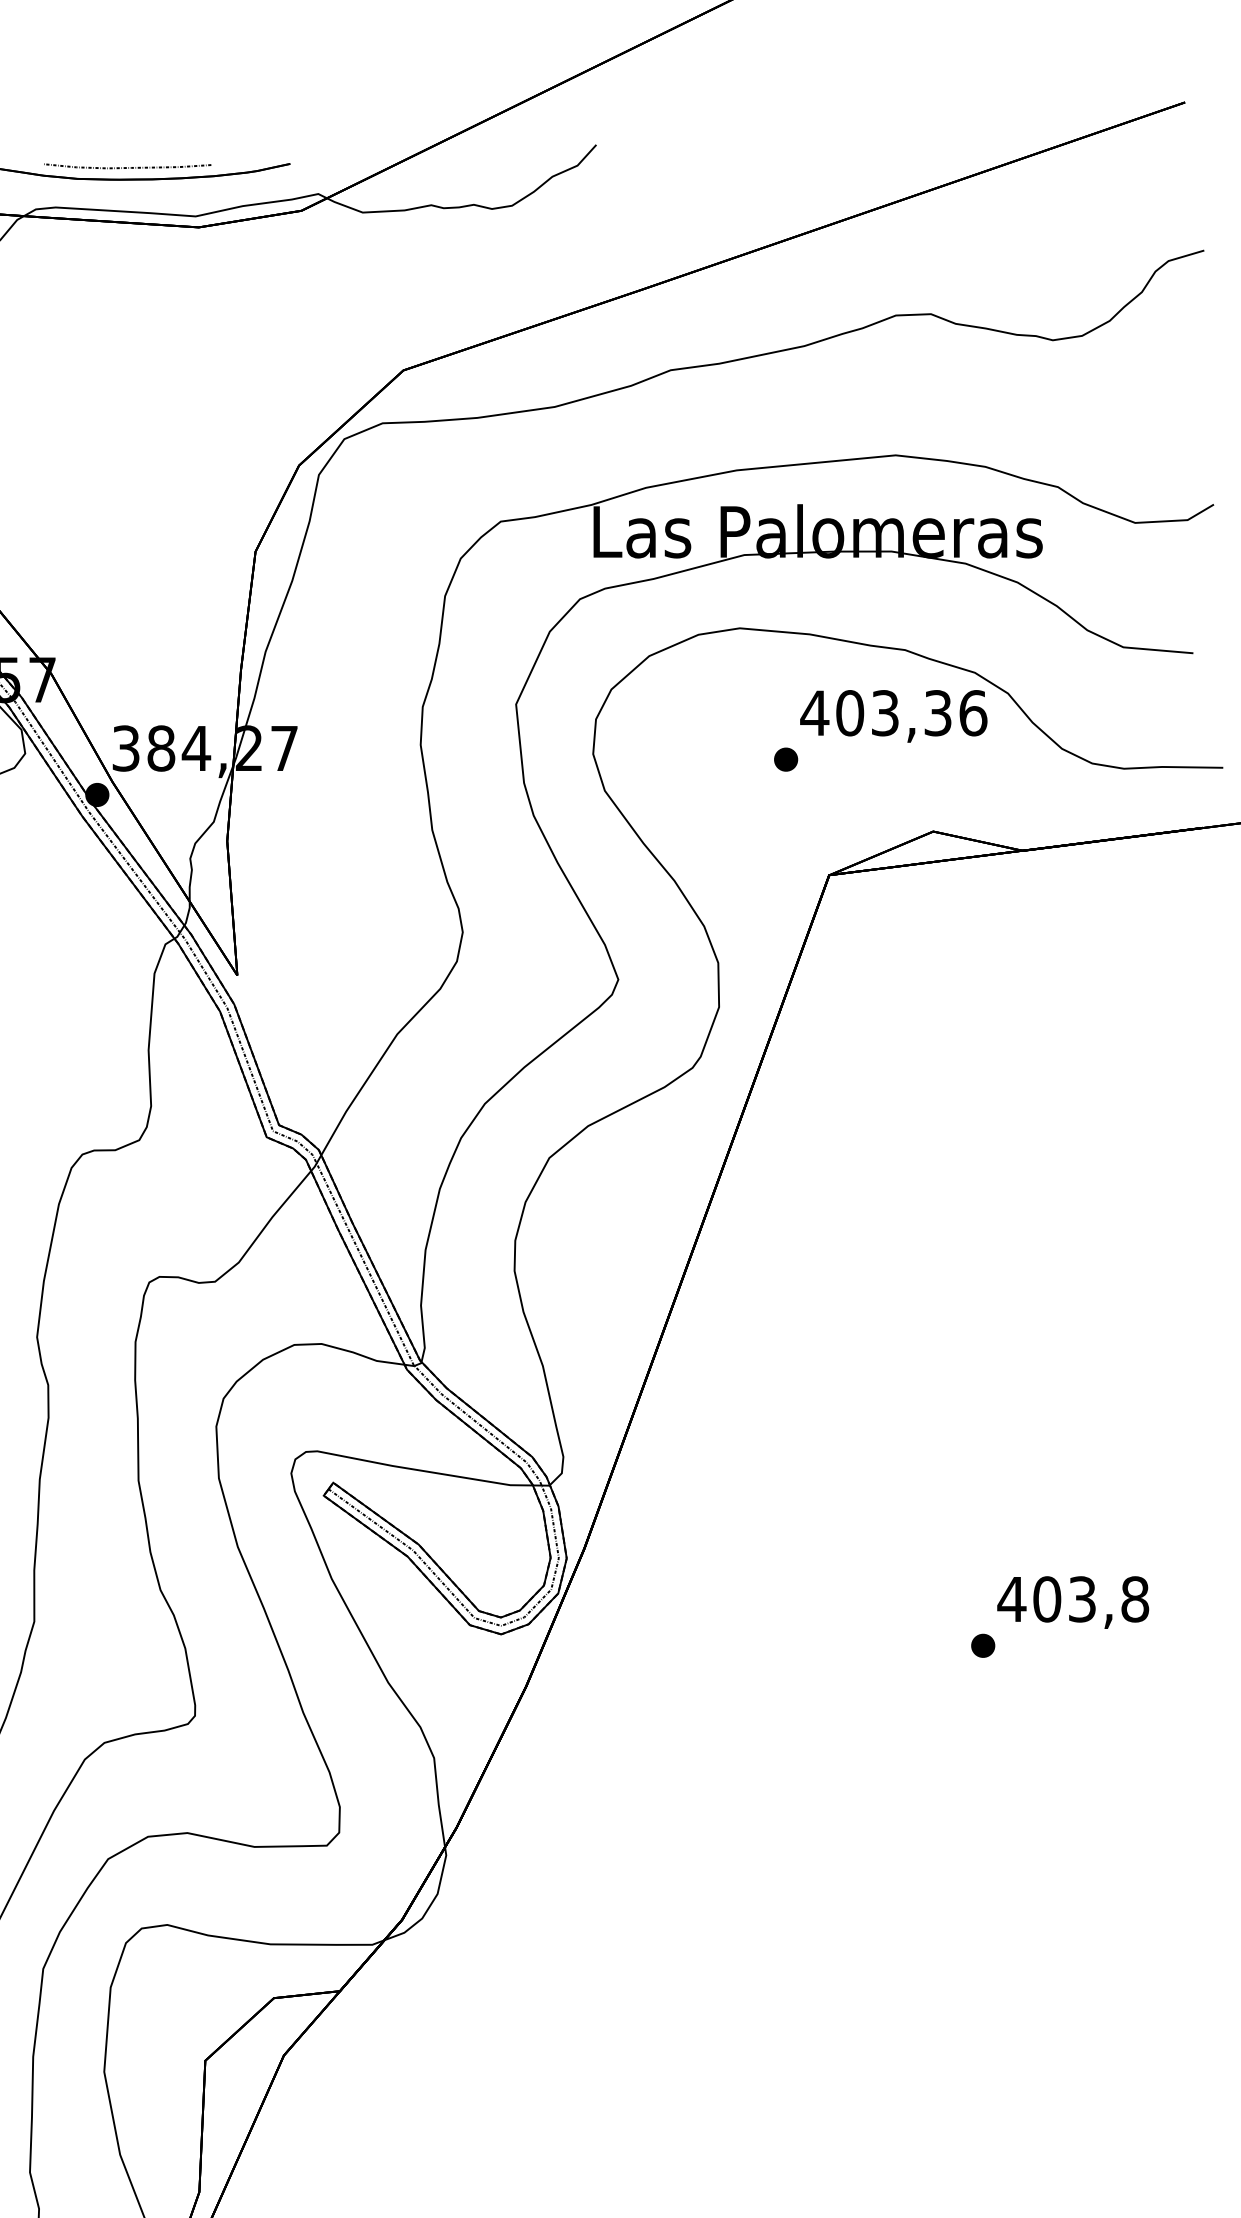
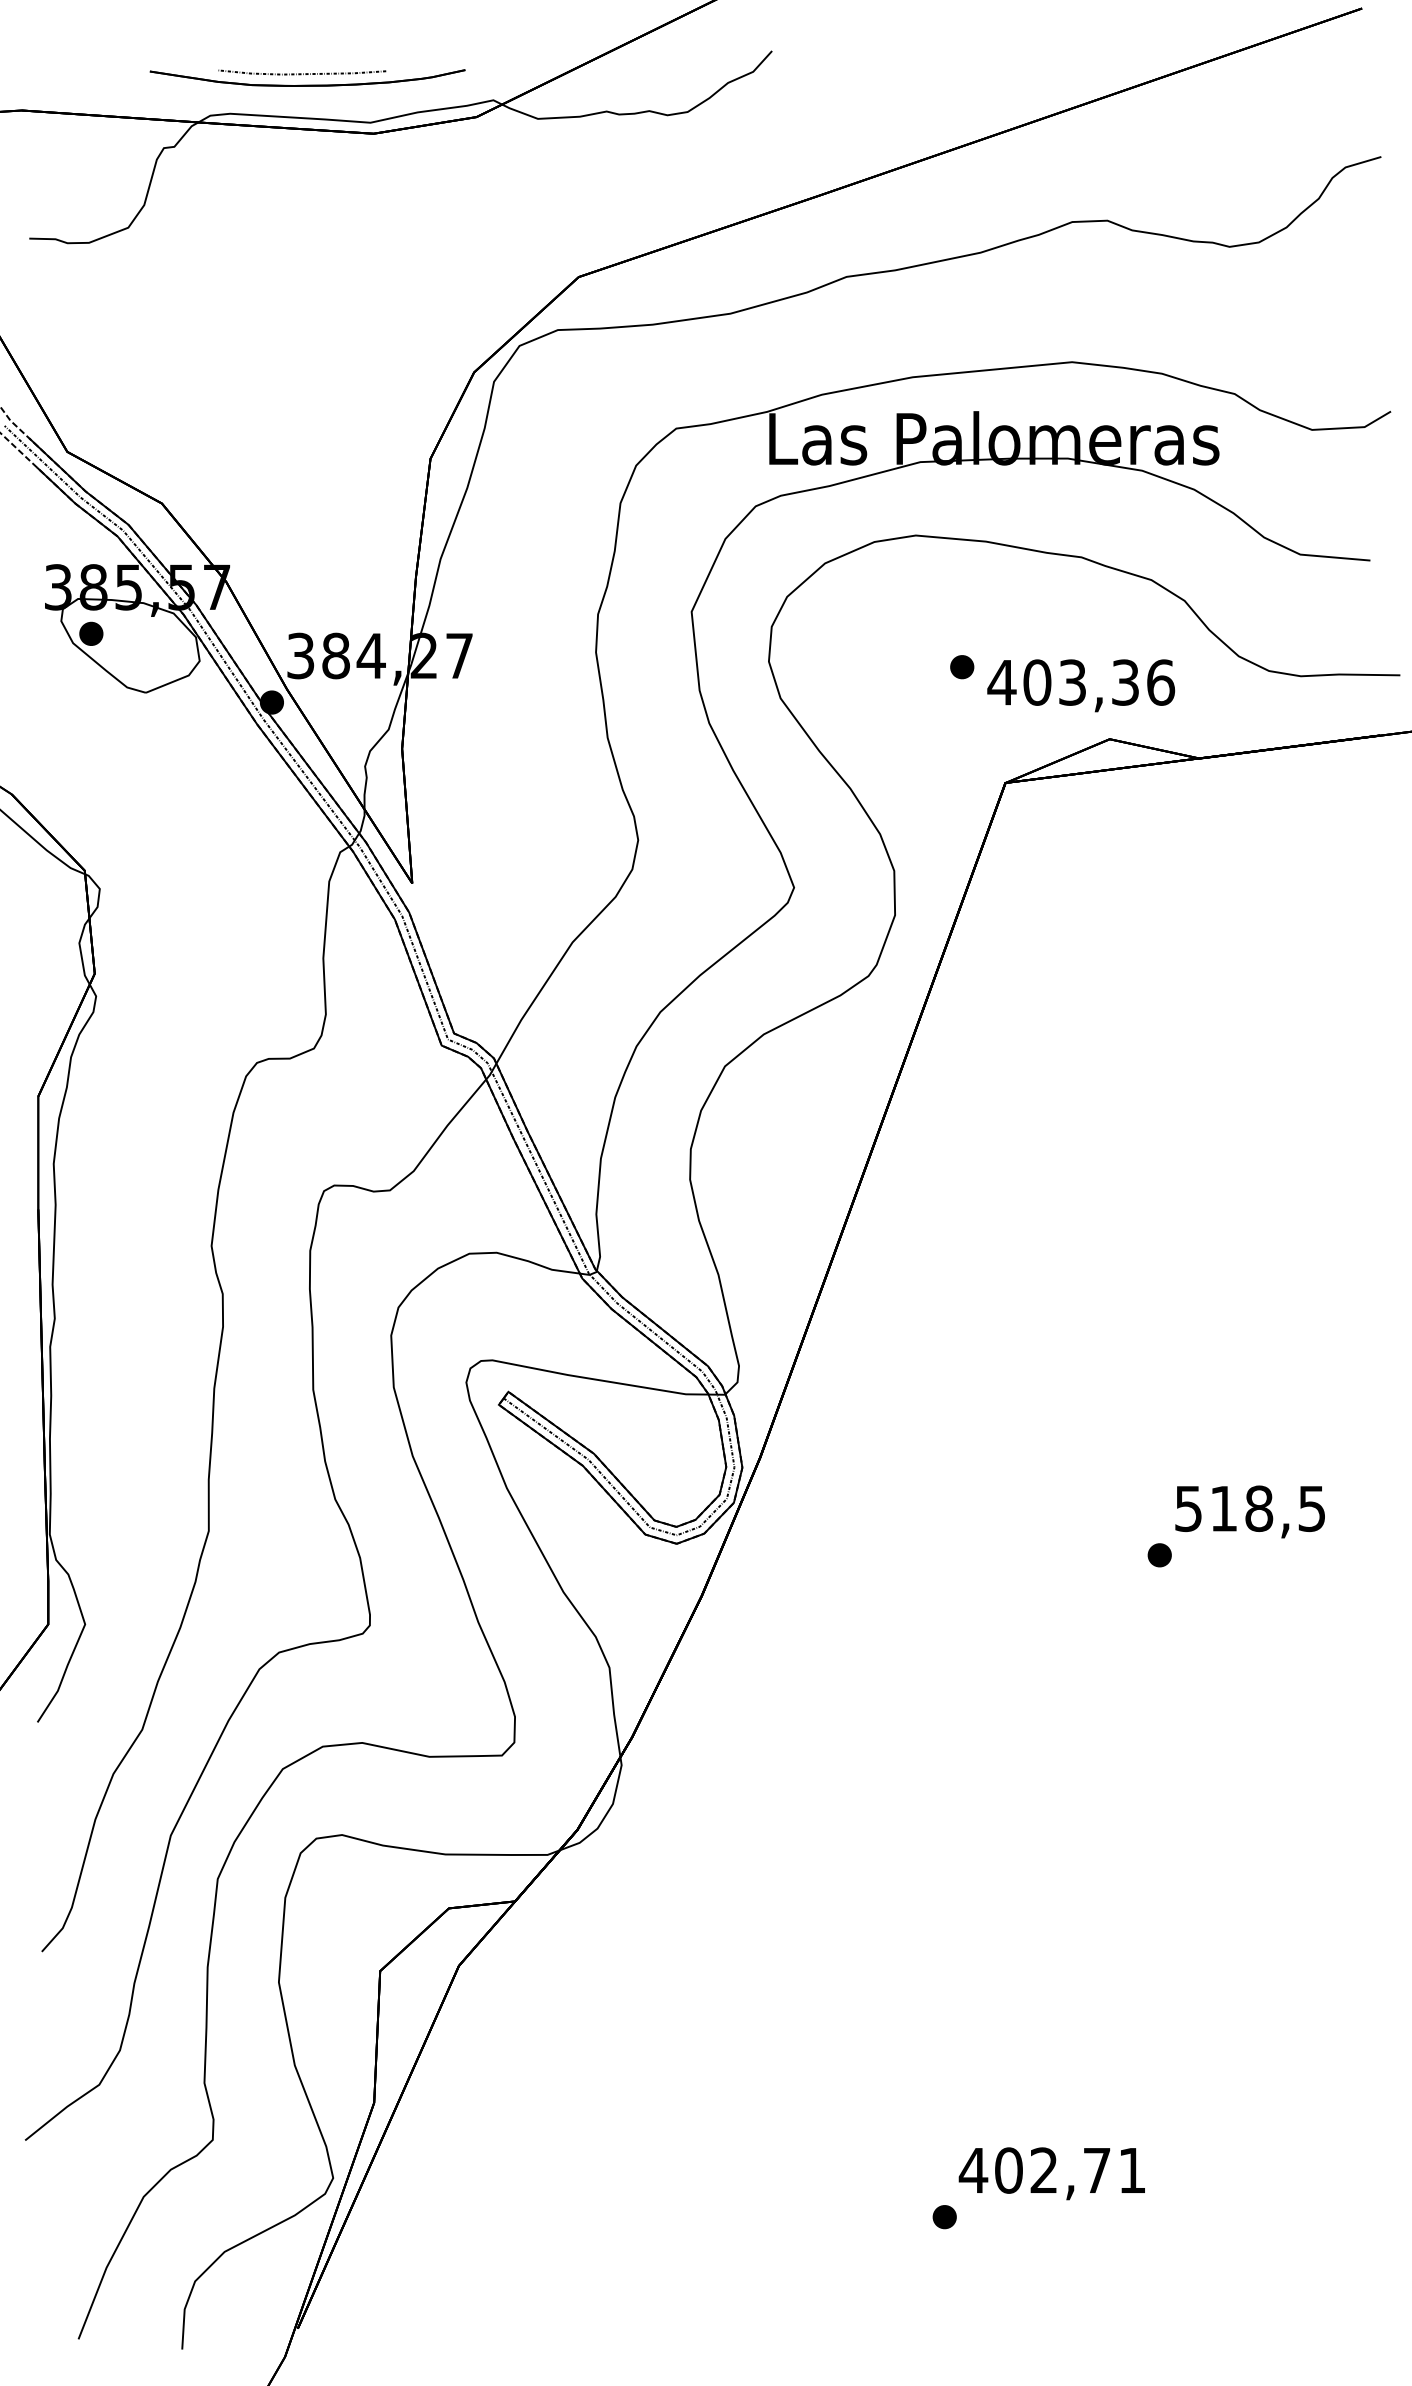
text: (894, 716) -> (1081, 685), moved
text: (1072, 1599) -> (1249, 1508), 403,8 -> 518,5

